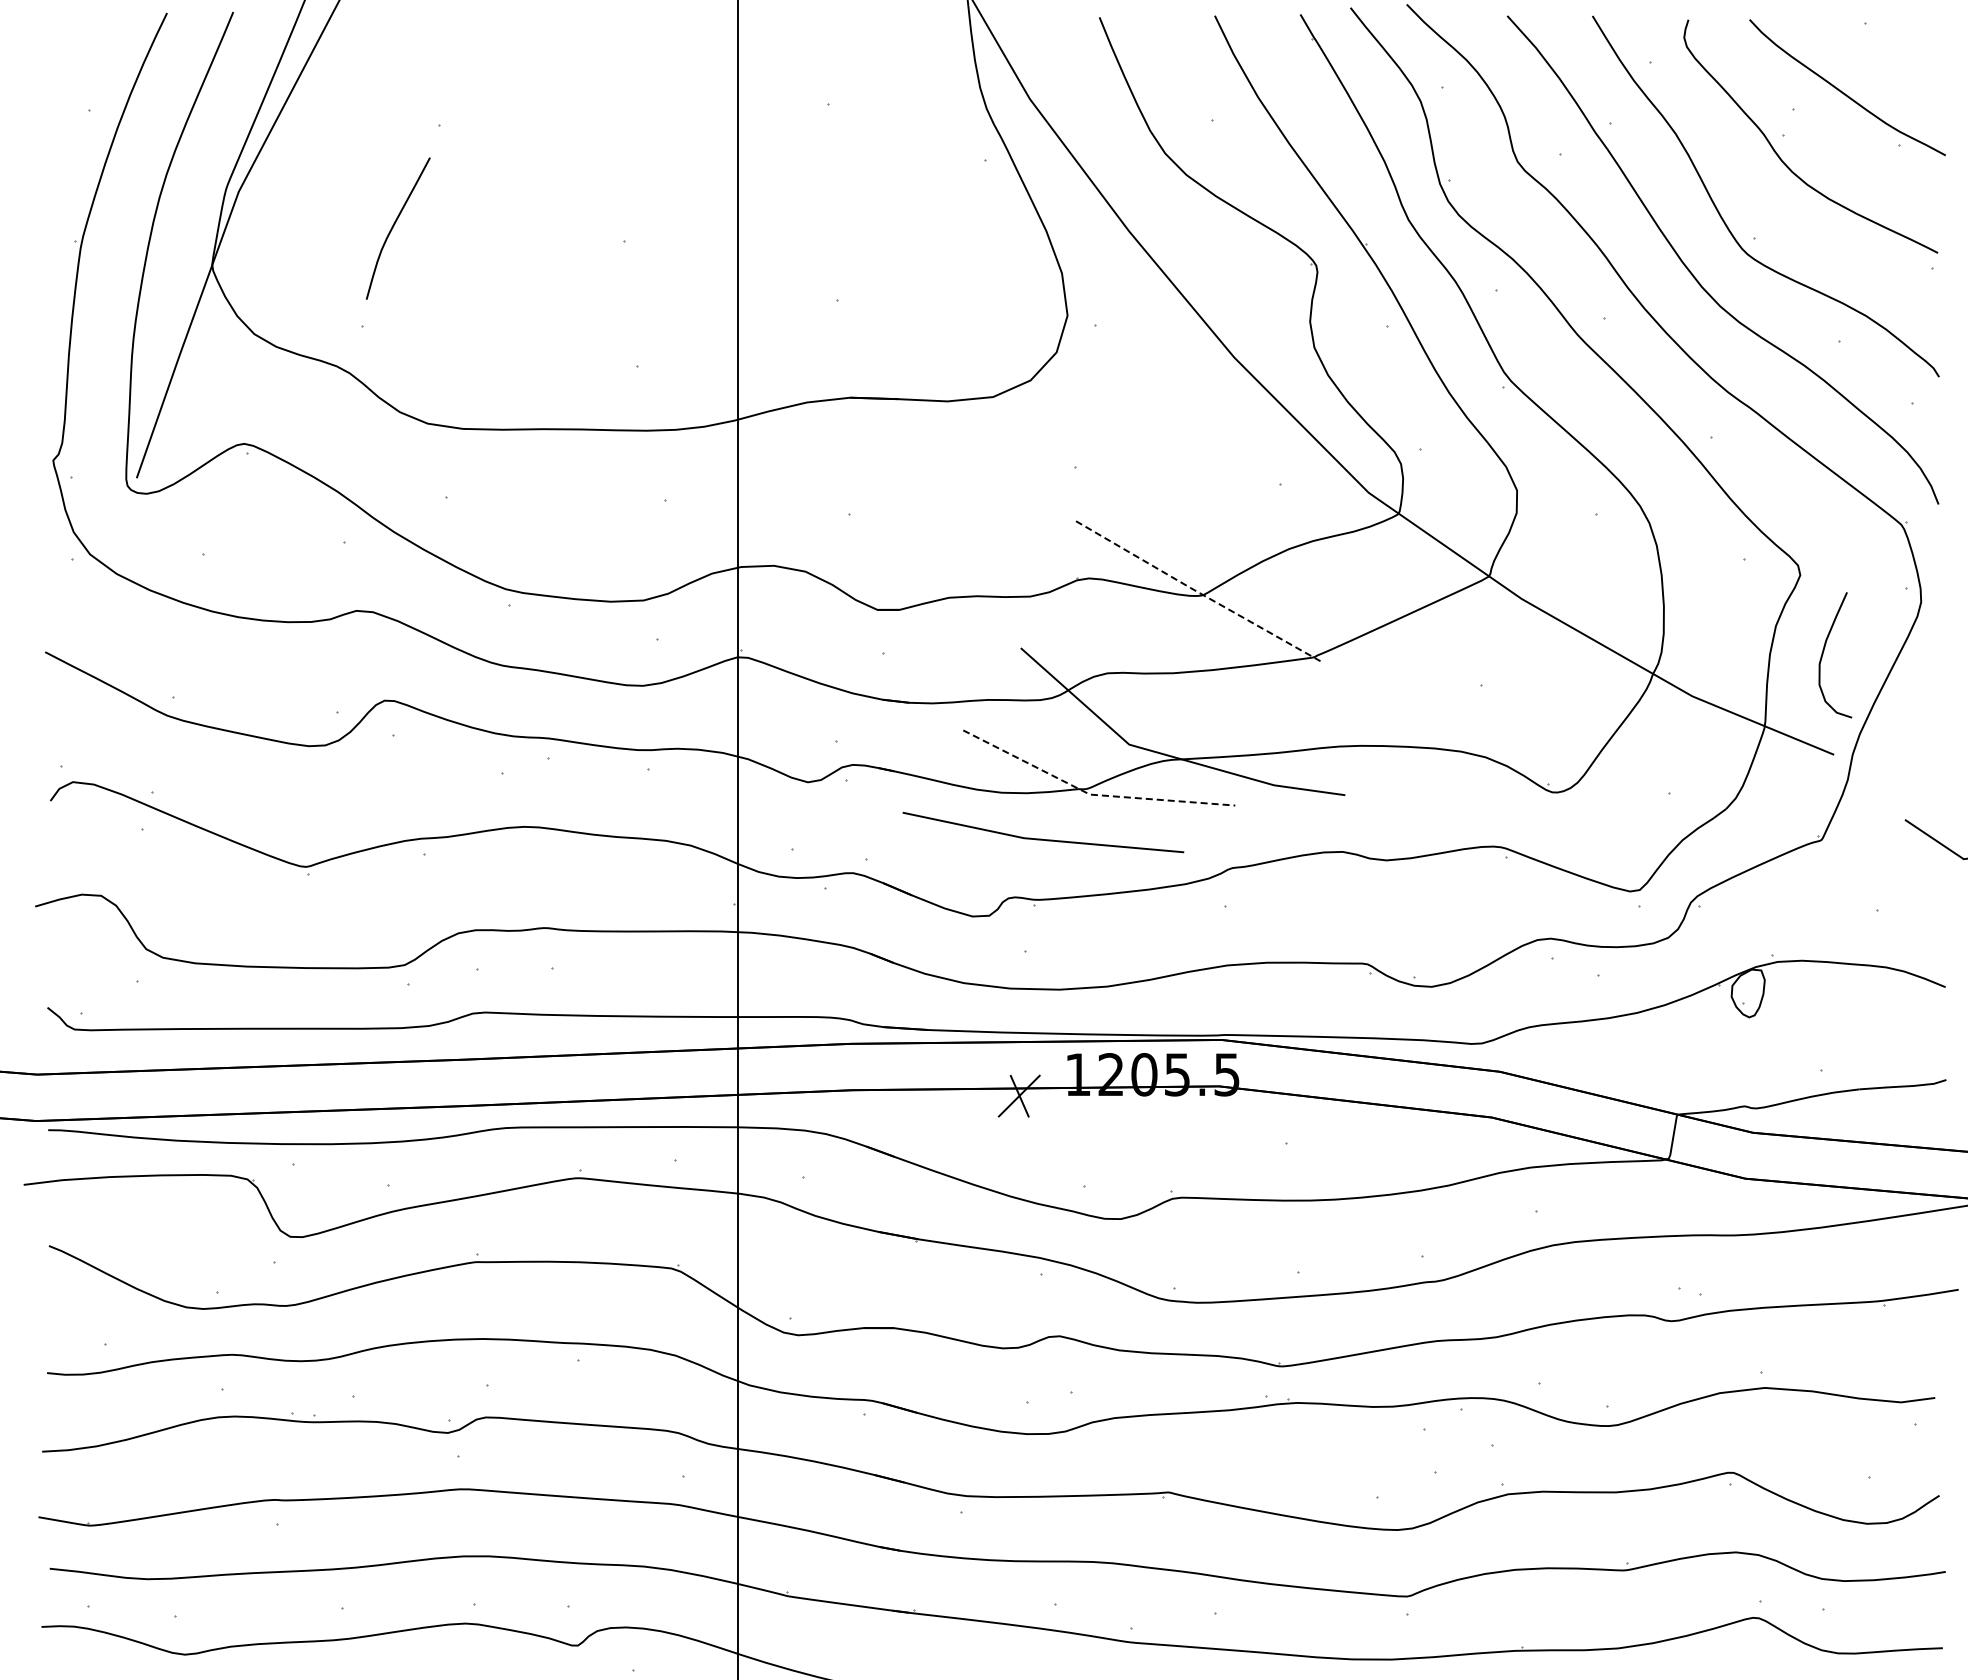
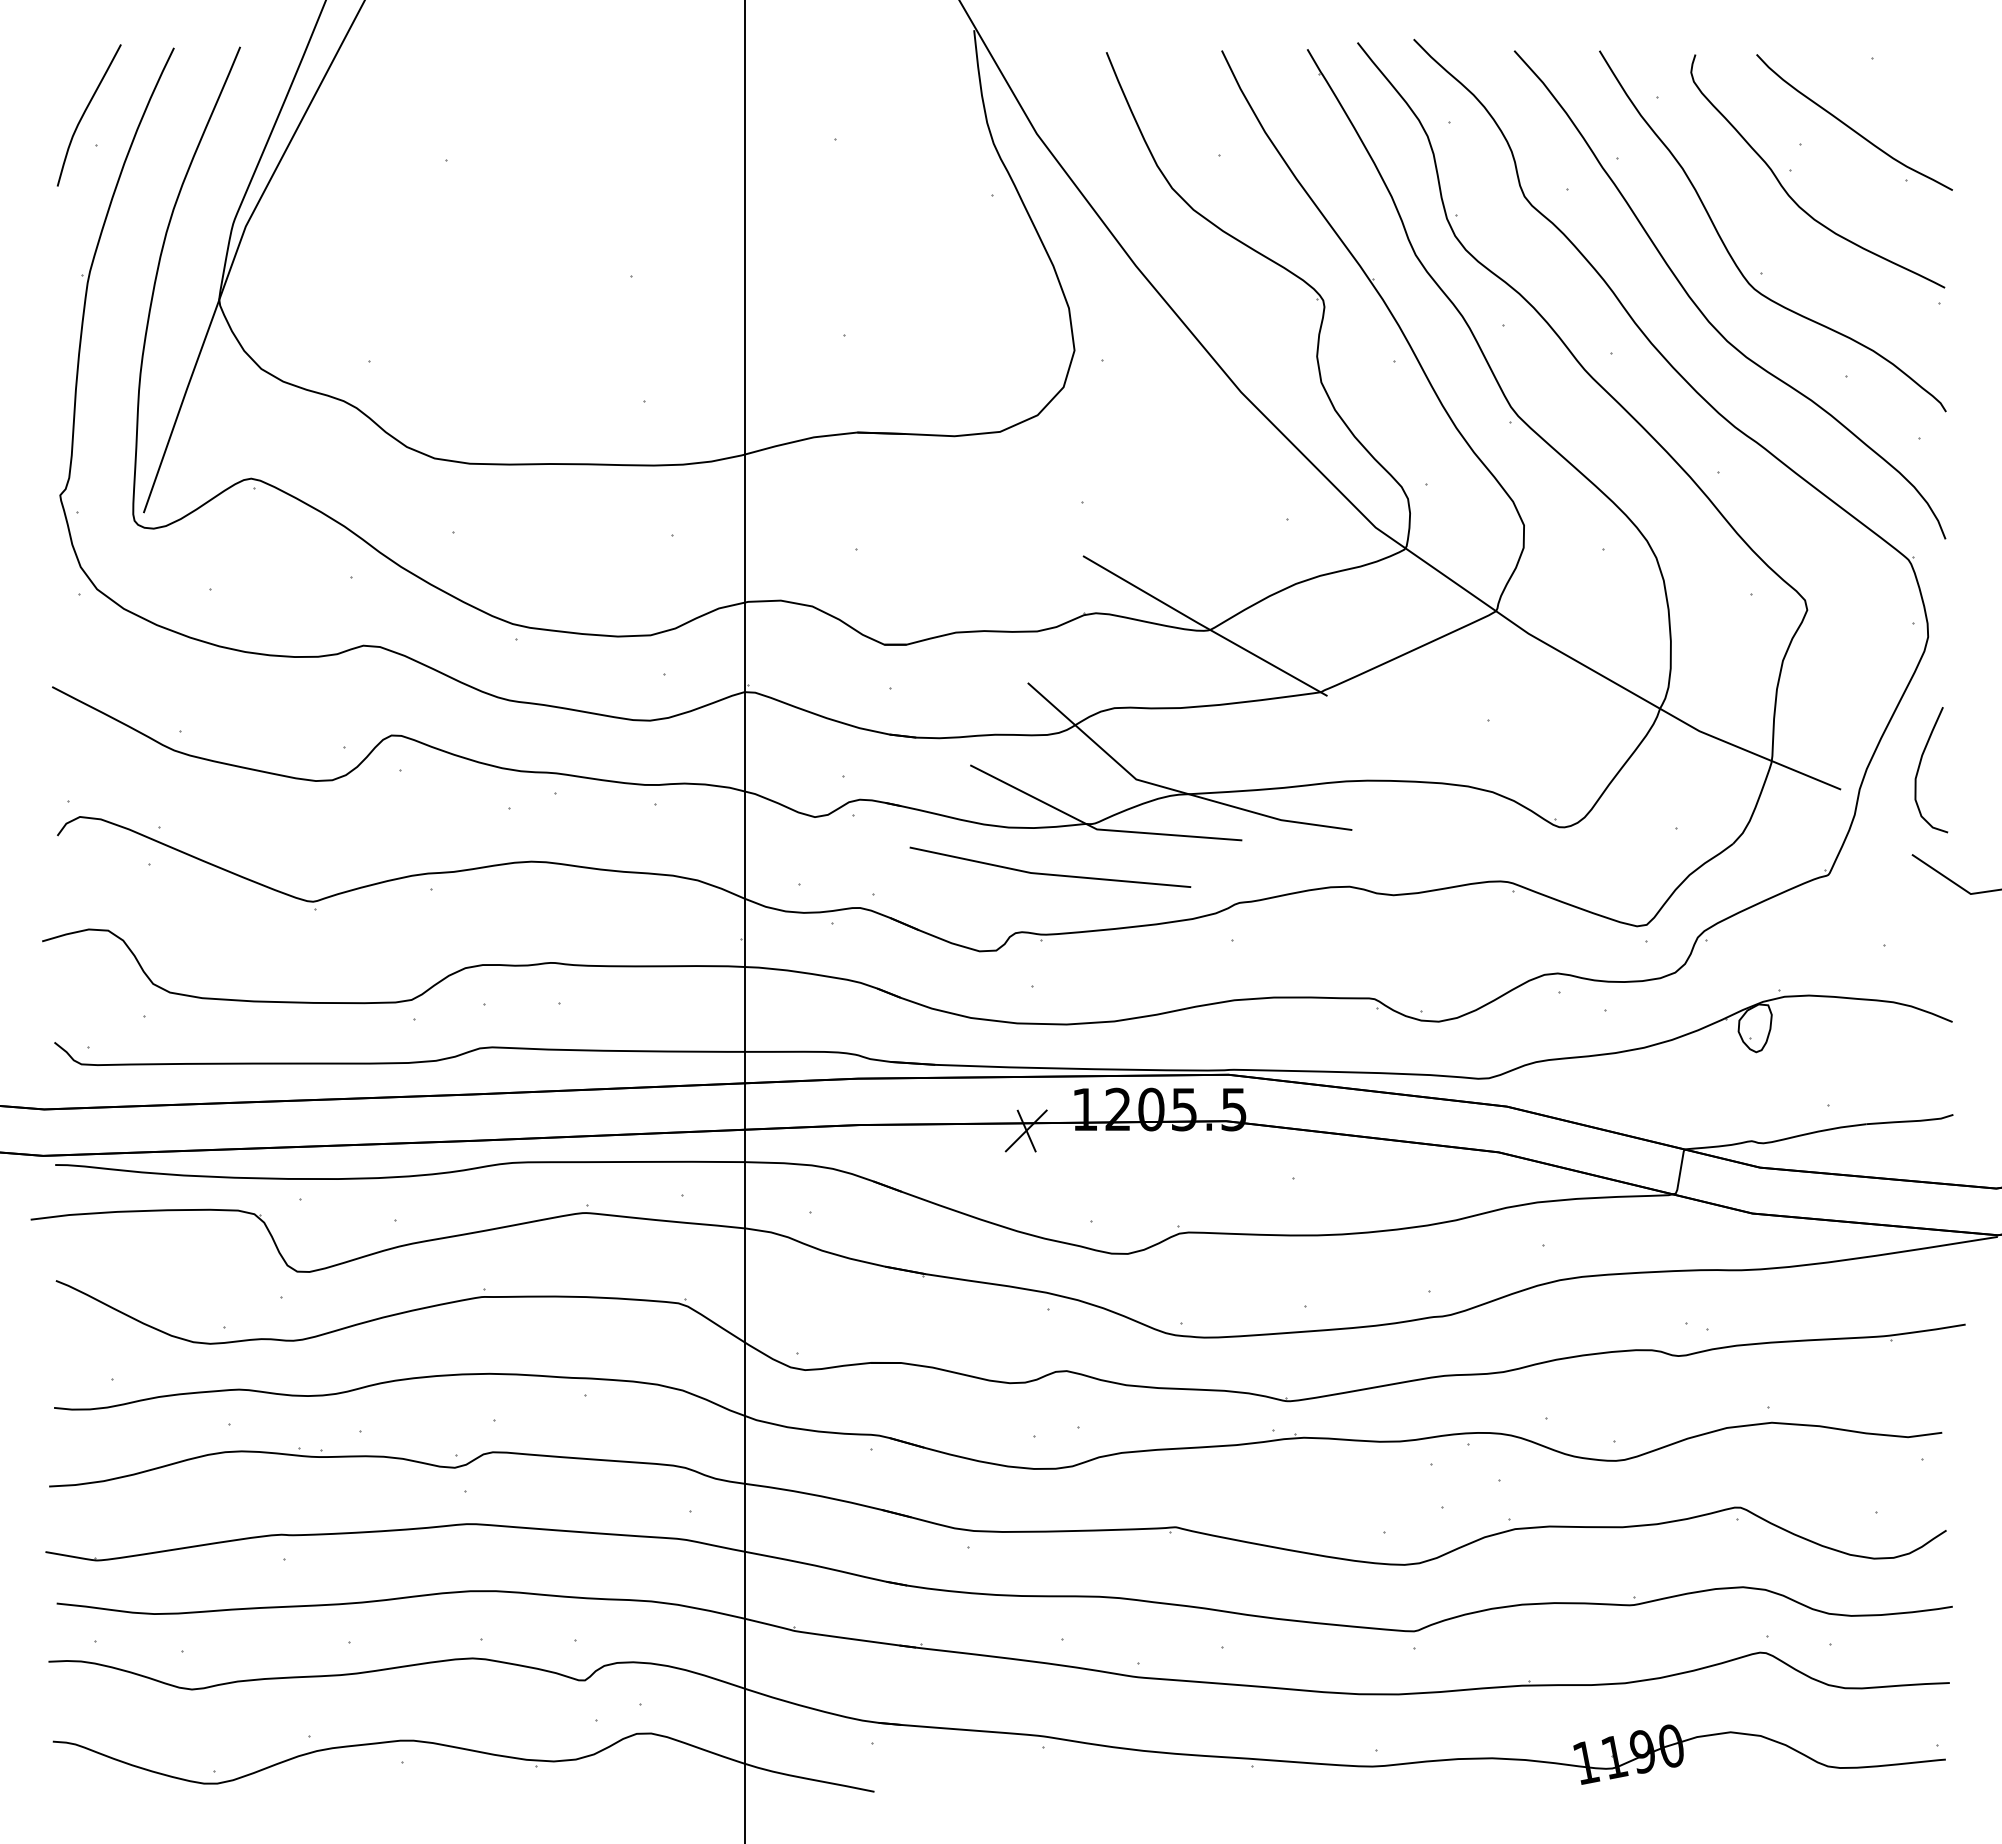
curve: (394, 225) -> (85, 112), moved
line: (1197, 591) -> (1204, 626), dashed -> solid
curve: (1823, 654) -> (1919, 769), moved
line: (1091, 794) -> (1098, 829), dashed -> solid

